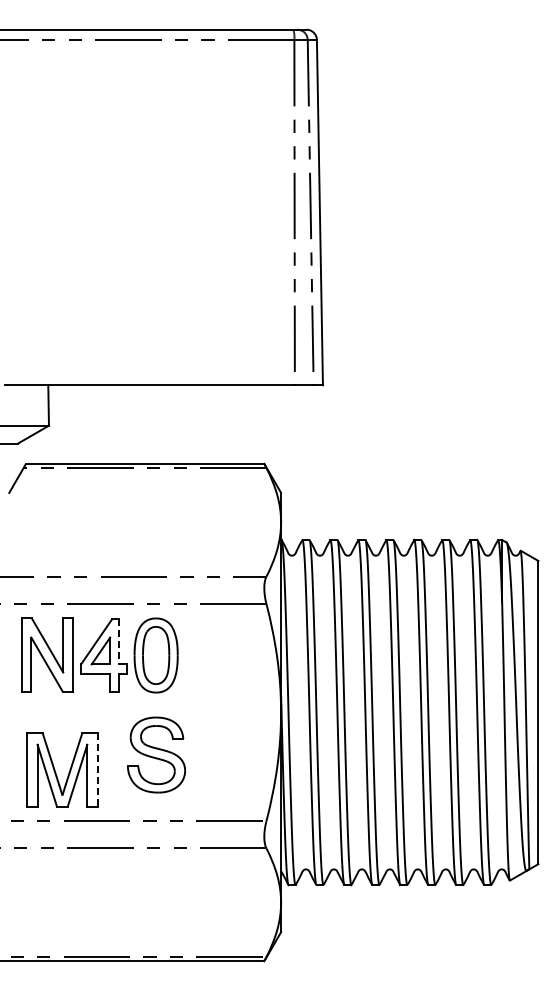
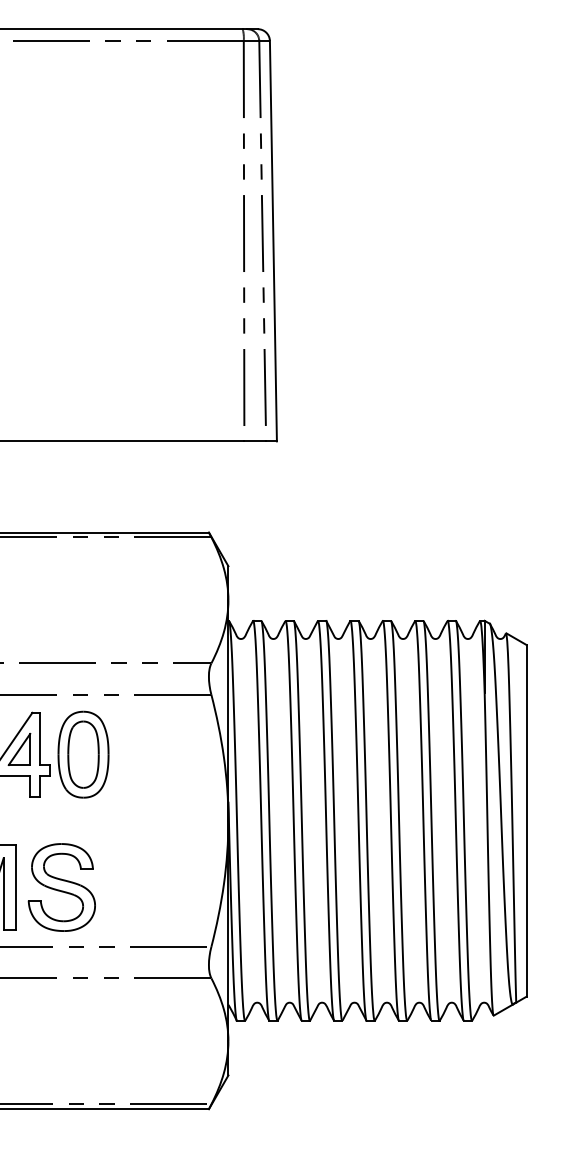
line: (118, 641) -> (39, 738), dashed -> solid
part: (156, 754) -> (61, 886), moved
line: (97, 770) -> (15, 888), dashed -> solid

